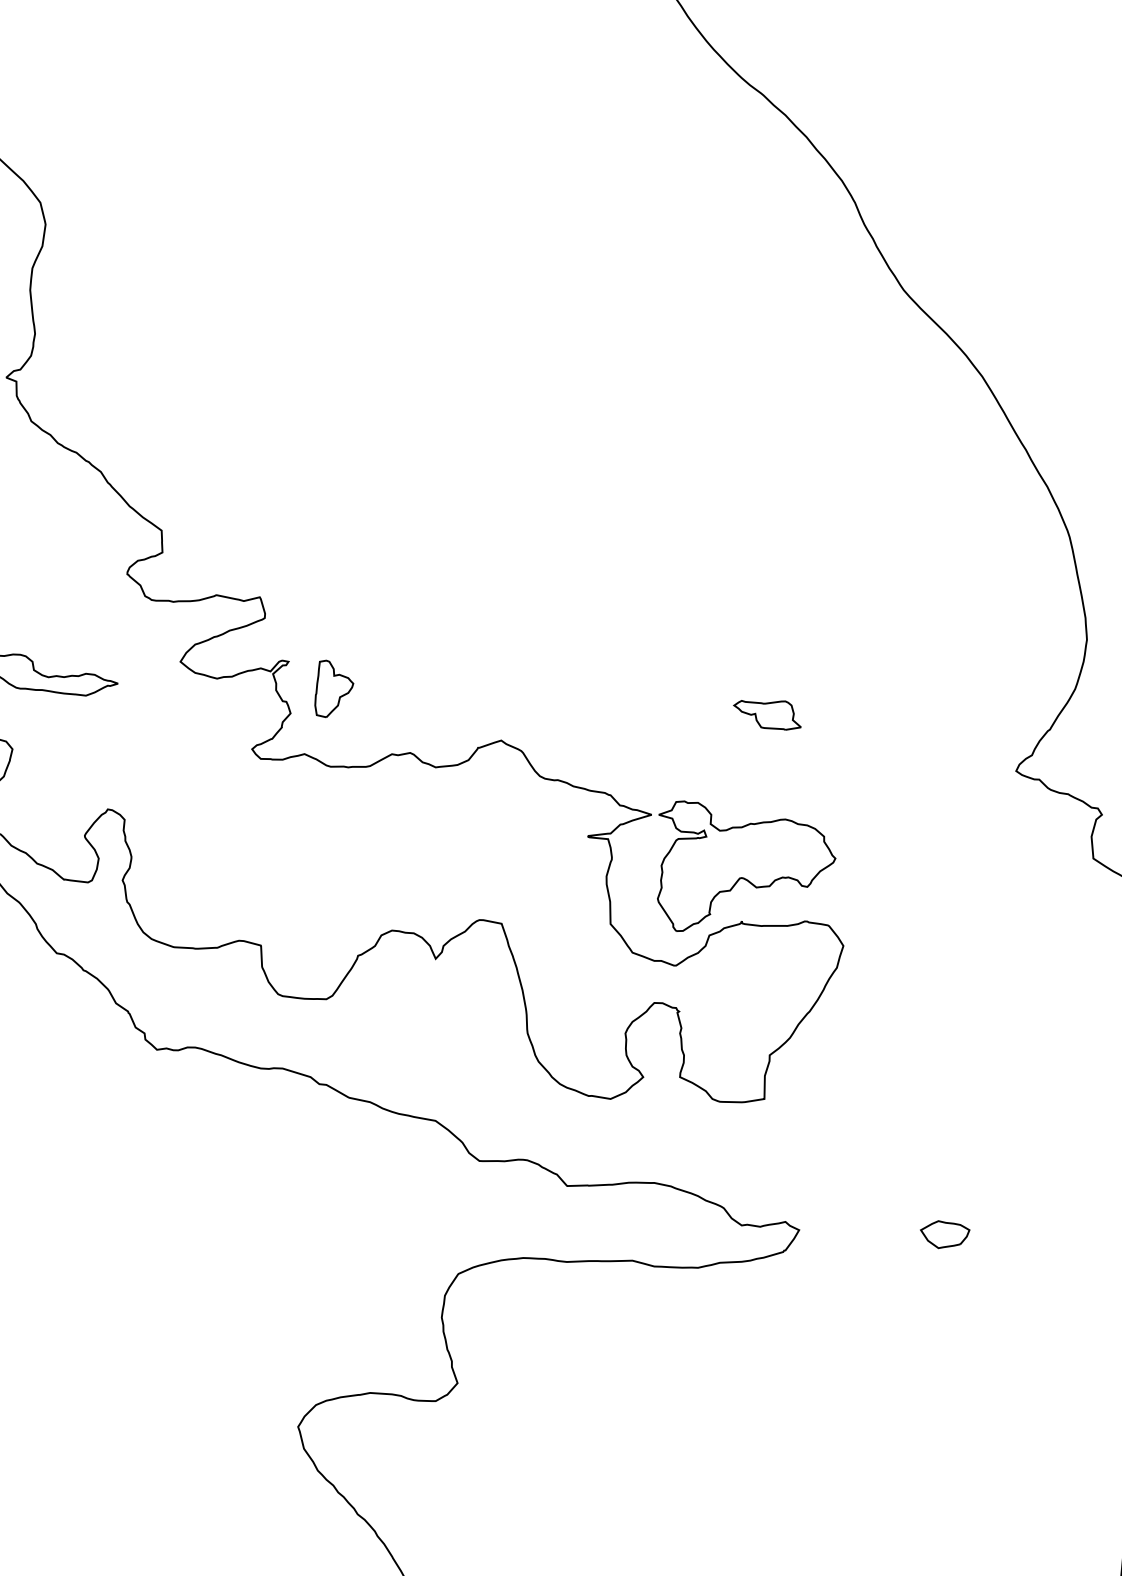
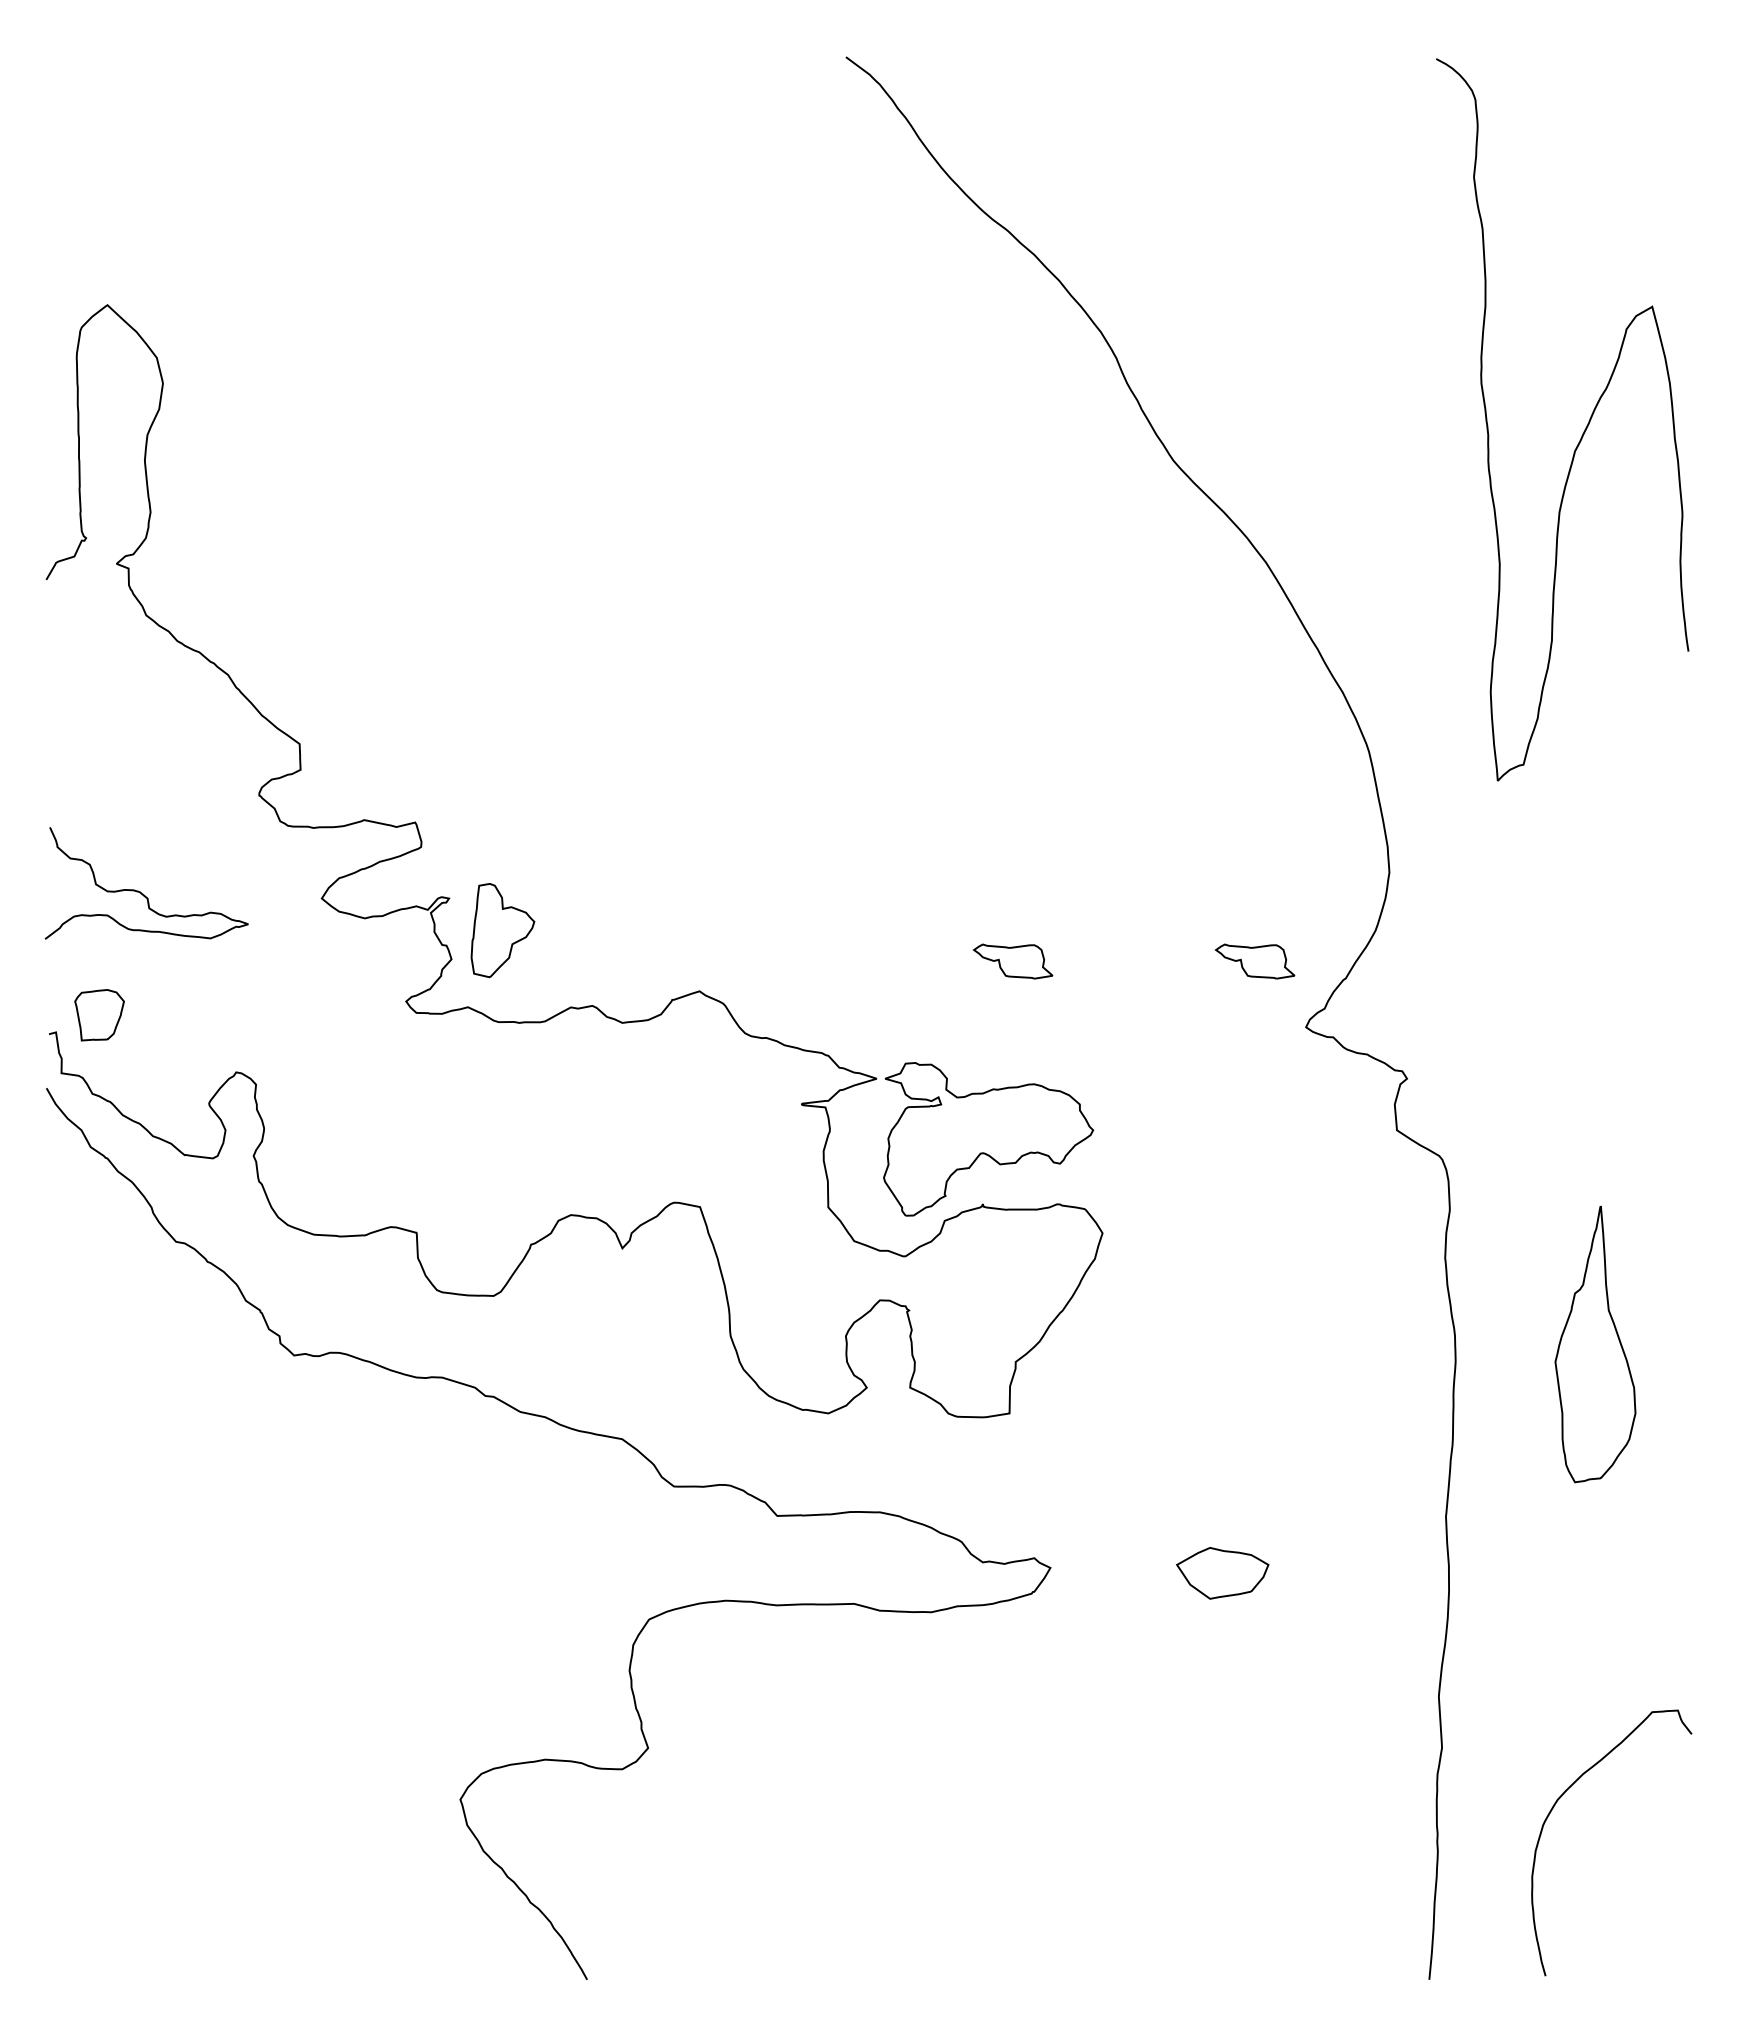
part: (333, 688) -> (502, 930), size x1.4
part: (972, 715) -> (1254, 961), added
part: (944, 1234) -> (1221, 1572), size x1.6

